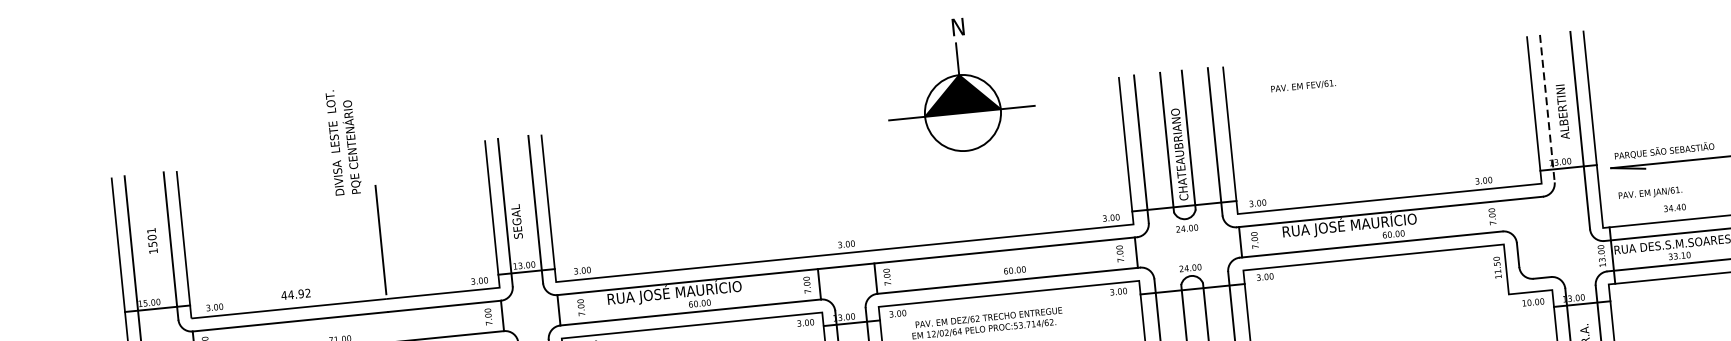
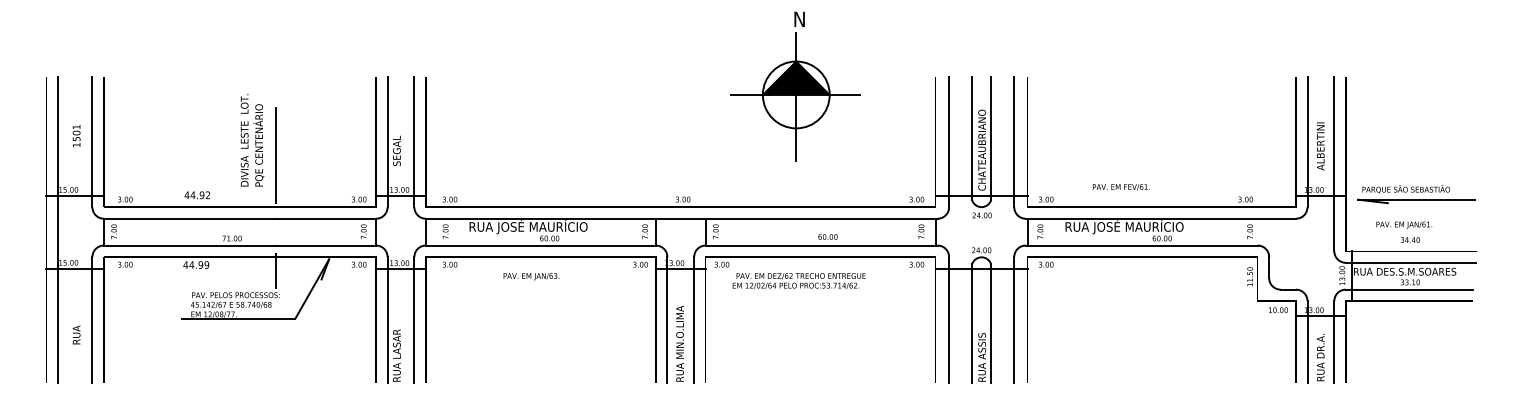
text: (1302, 86) -> (1120, 187), moved
line: (1547, 109) -> (1307, 142), dashed -> solid
text: (343, 142) -> (252, 140), moved
line: (966, 149) -> (796, 127), added
text: (1649, 192) -> (1403, 224), moved

